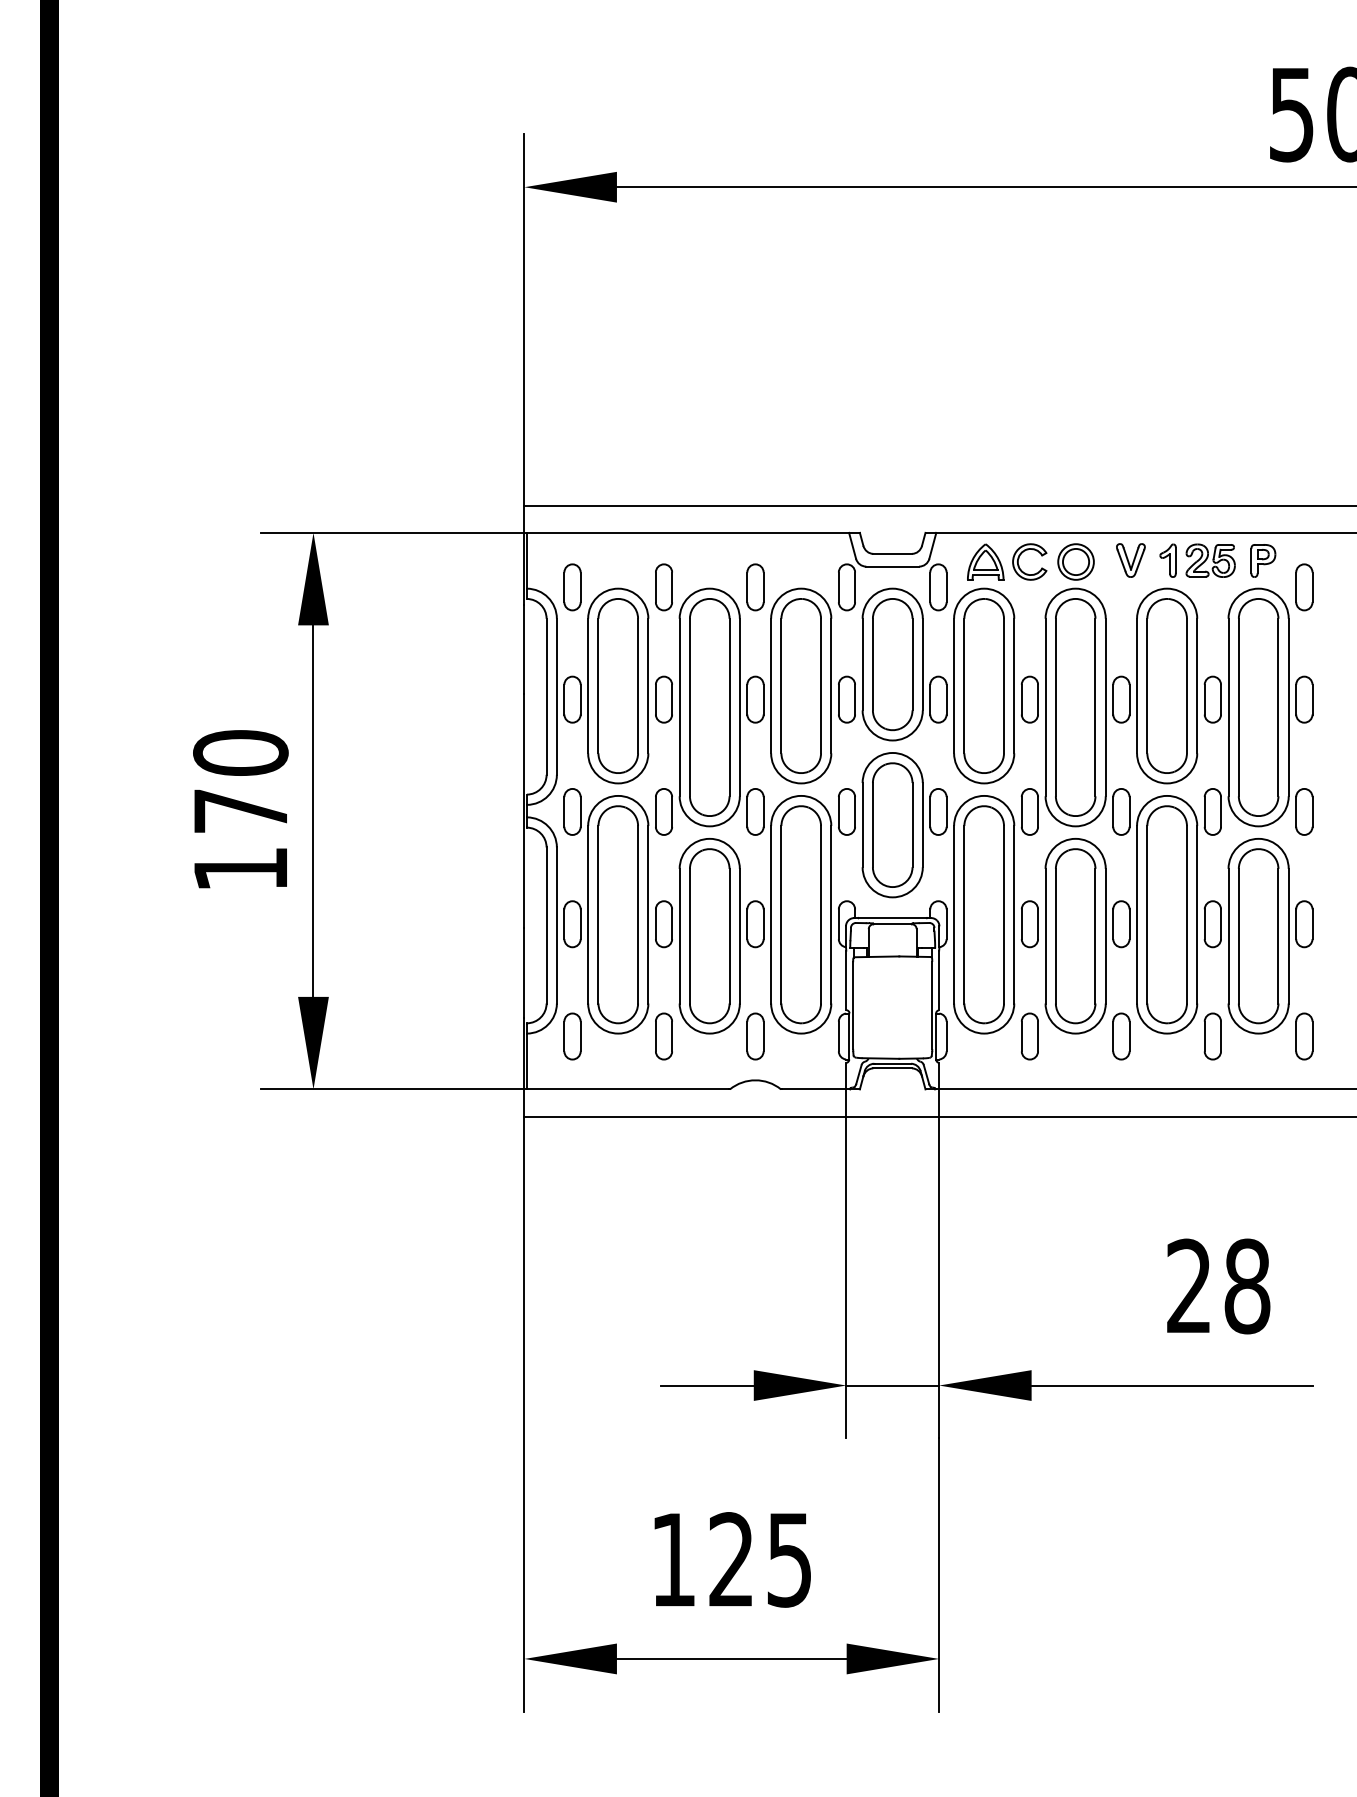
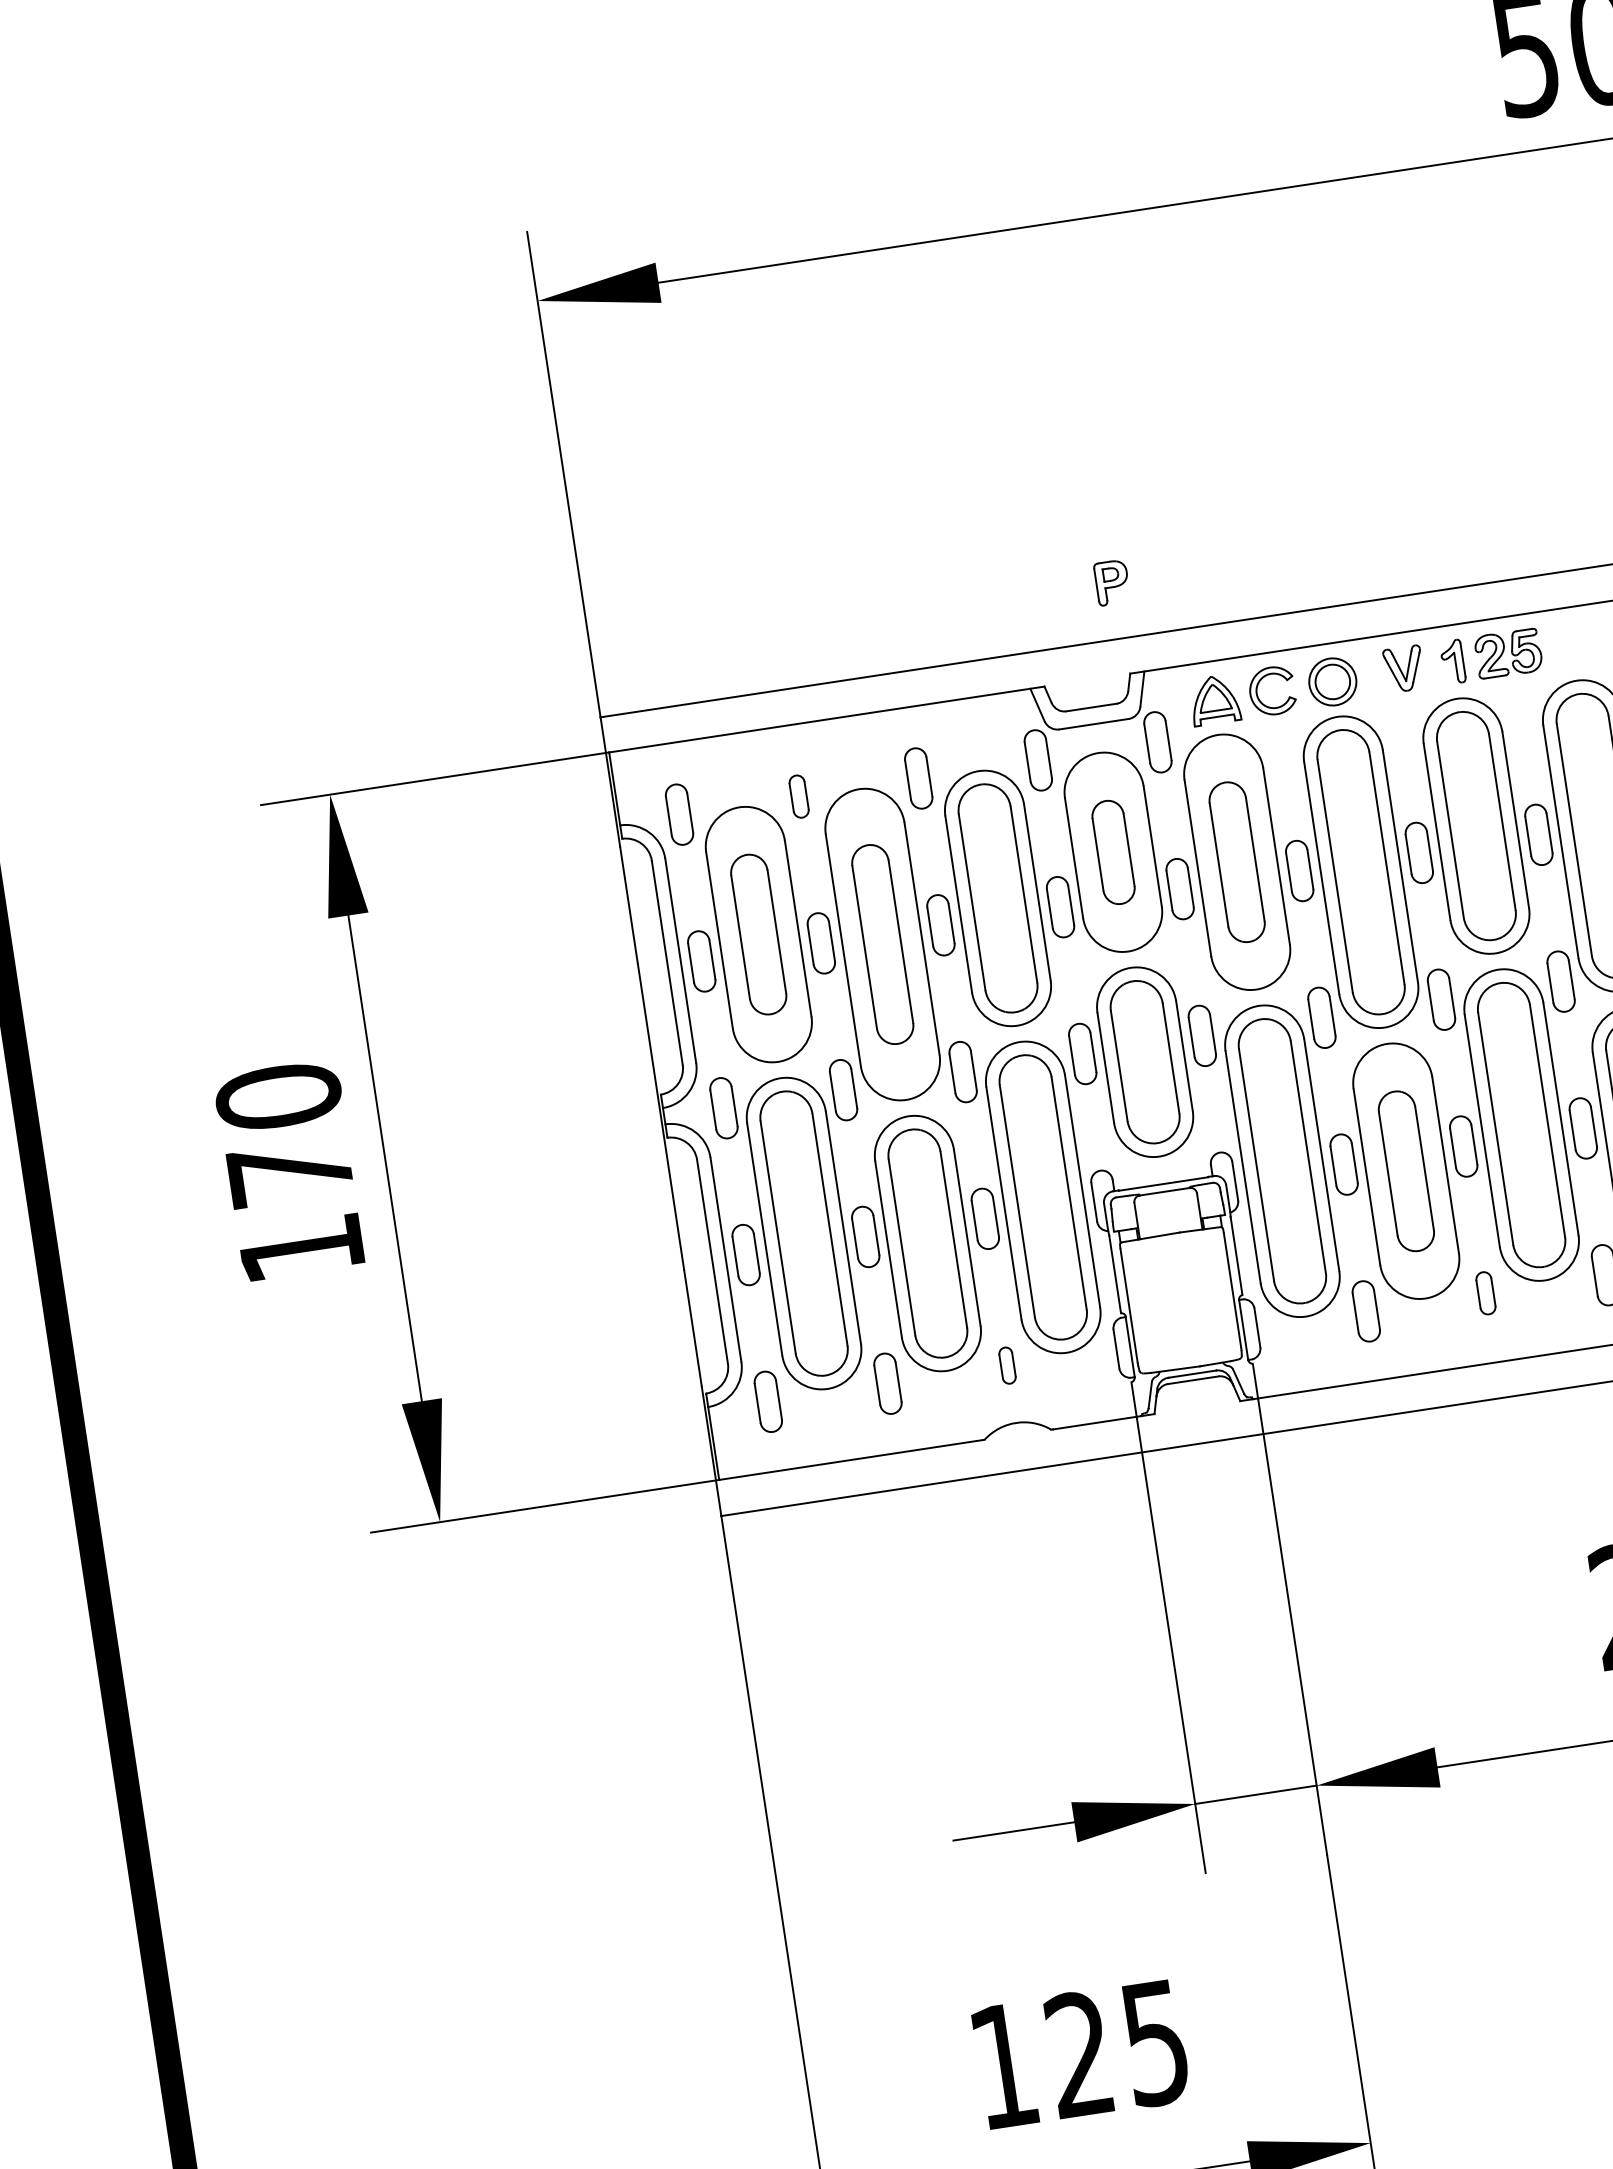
part: (1263, 560) -> (1112, 582), moved
part: (663, 587) -> (798, 796), size x0.7
part: (892, 664) -> (1113, 852), size x0.6
part: (617, 685) -> (757, 934), size x0.7
part: (983, 685) -> (1236, 861), size x0.7
part: (709, 707) -> (882, 944), size x0.7
part: (1075, 936) -> (1406, 1171), size x0.7
part: (755, 1036) -> (1007, 1365), size x0.6
part: (1121, 1036) -> (1486, 1293), size x0.7

